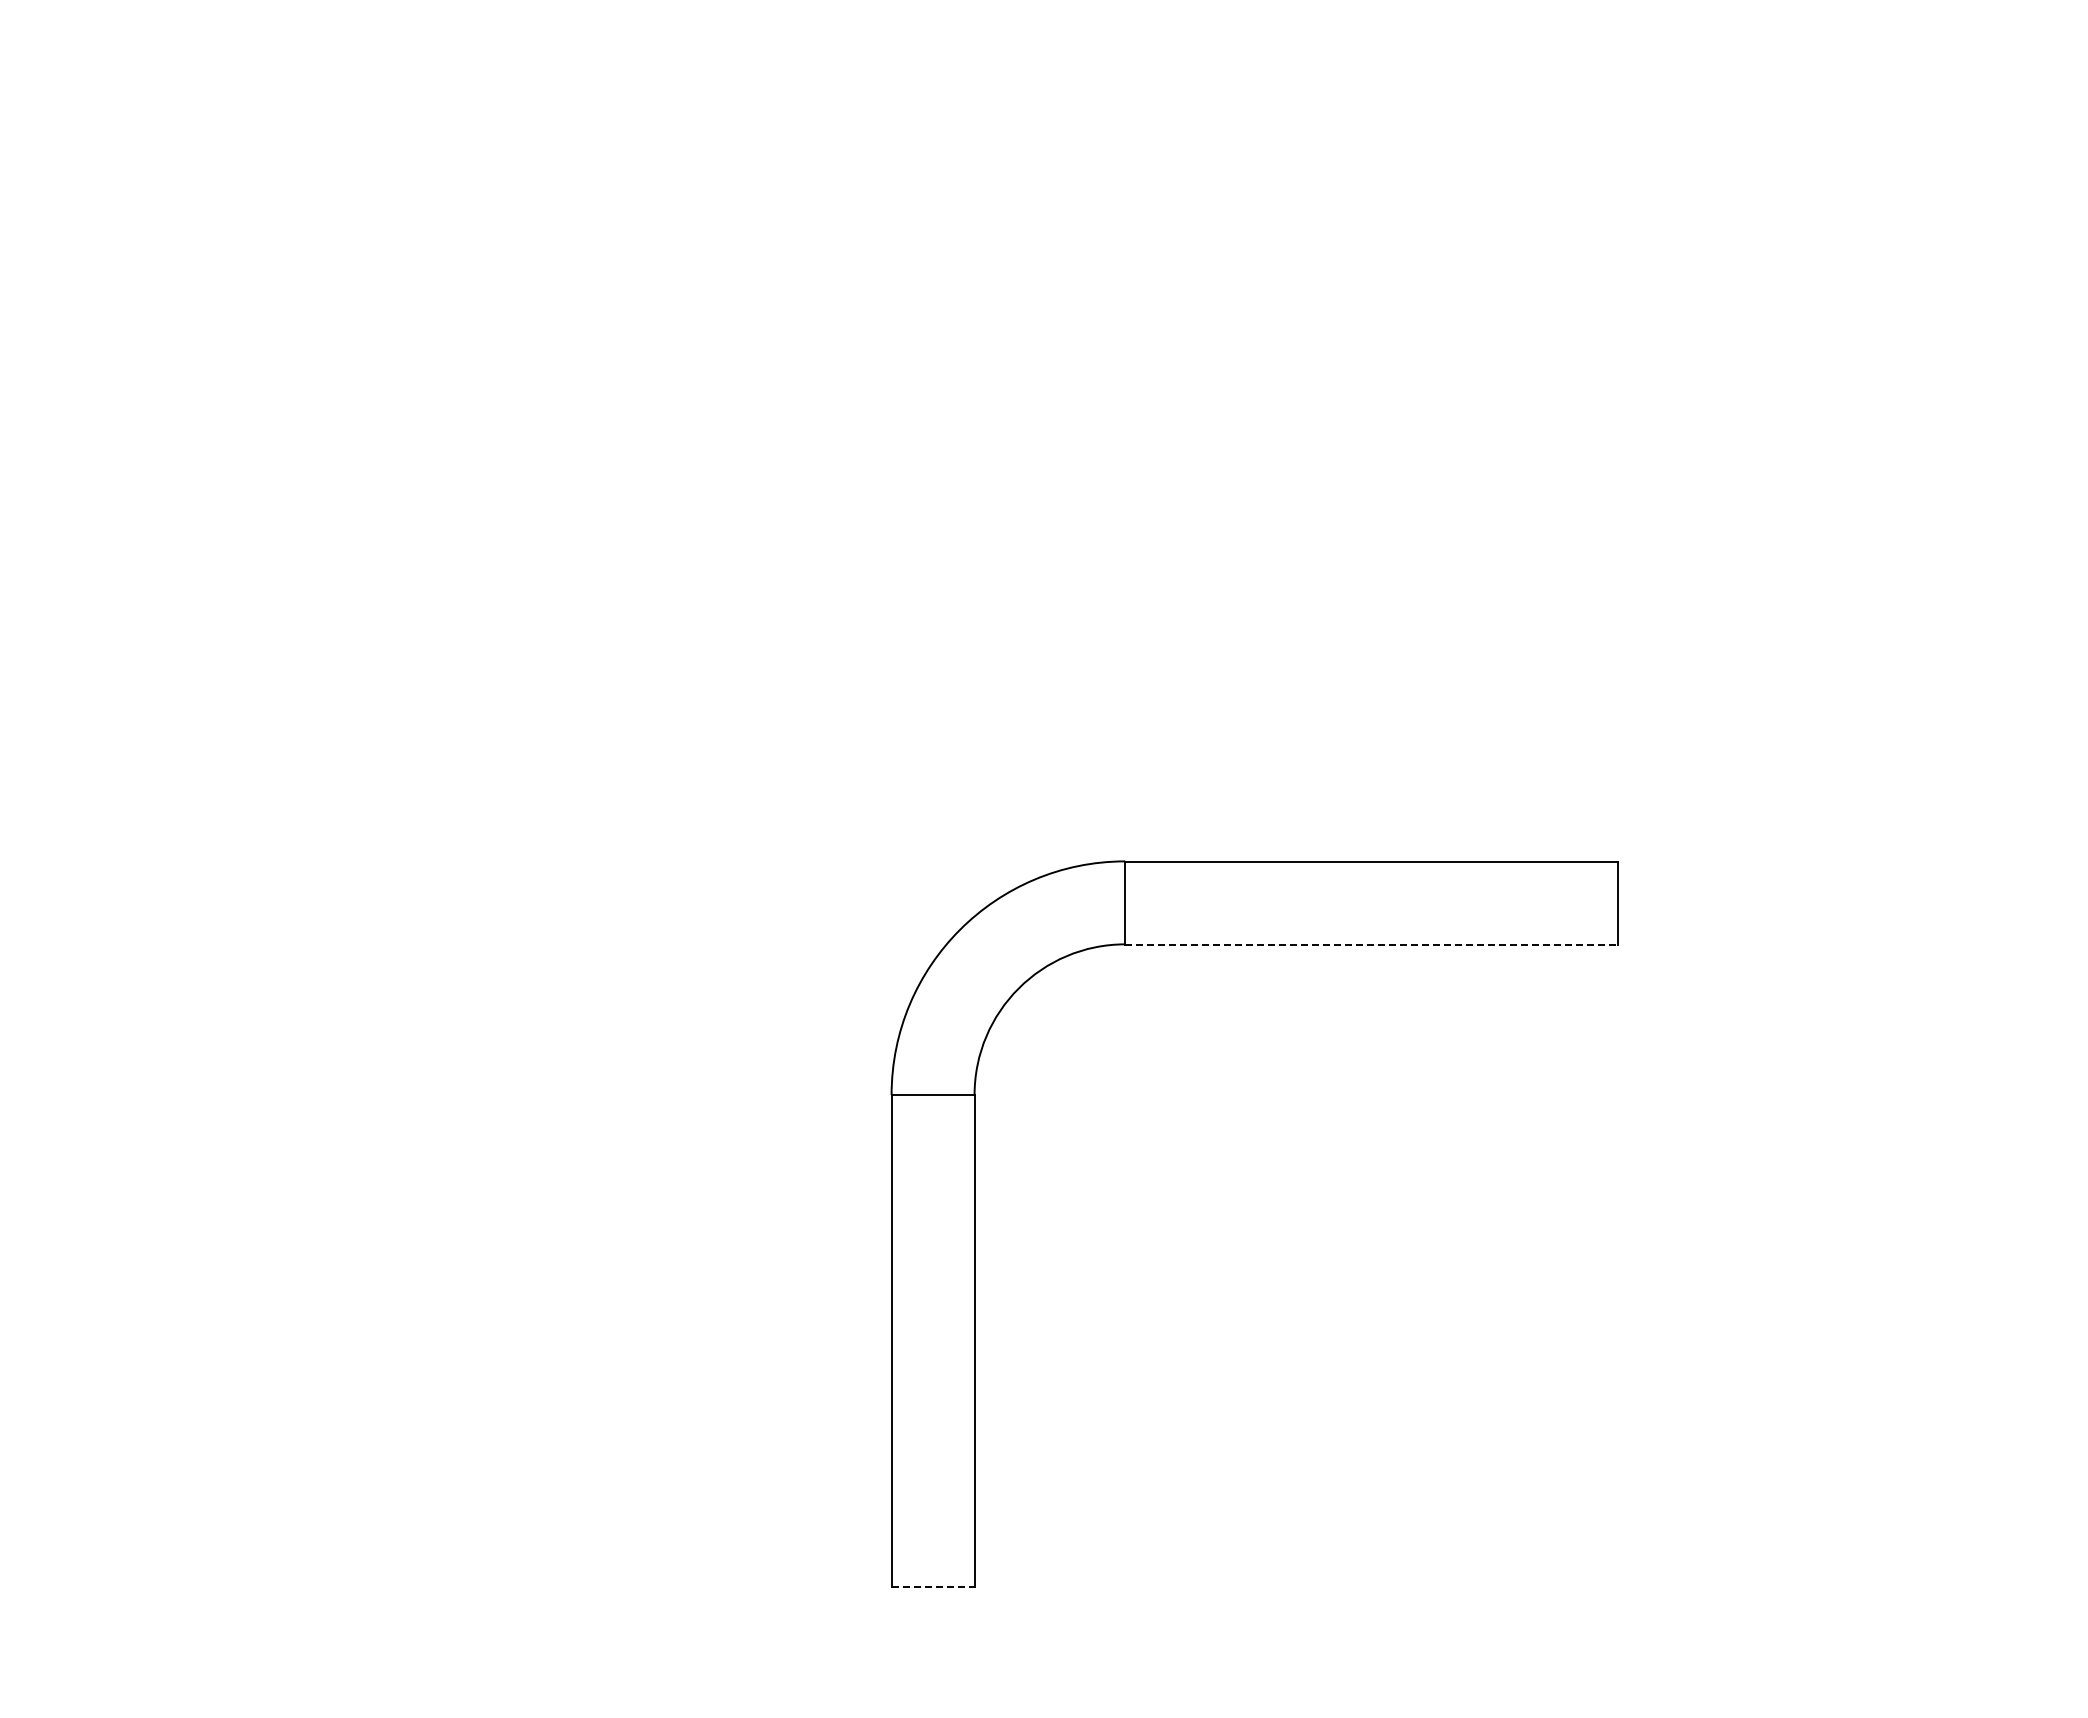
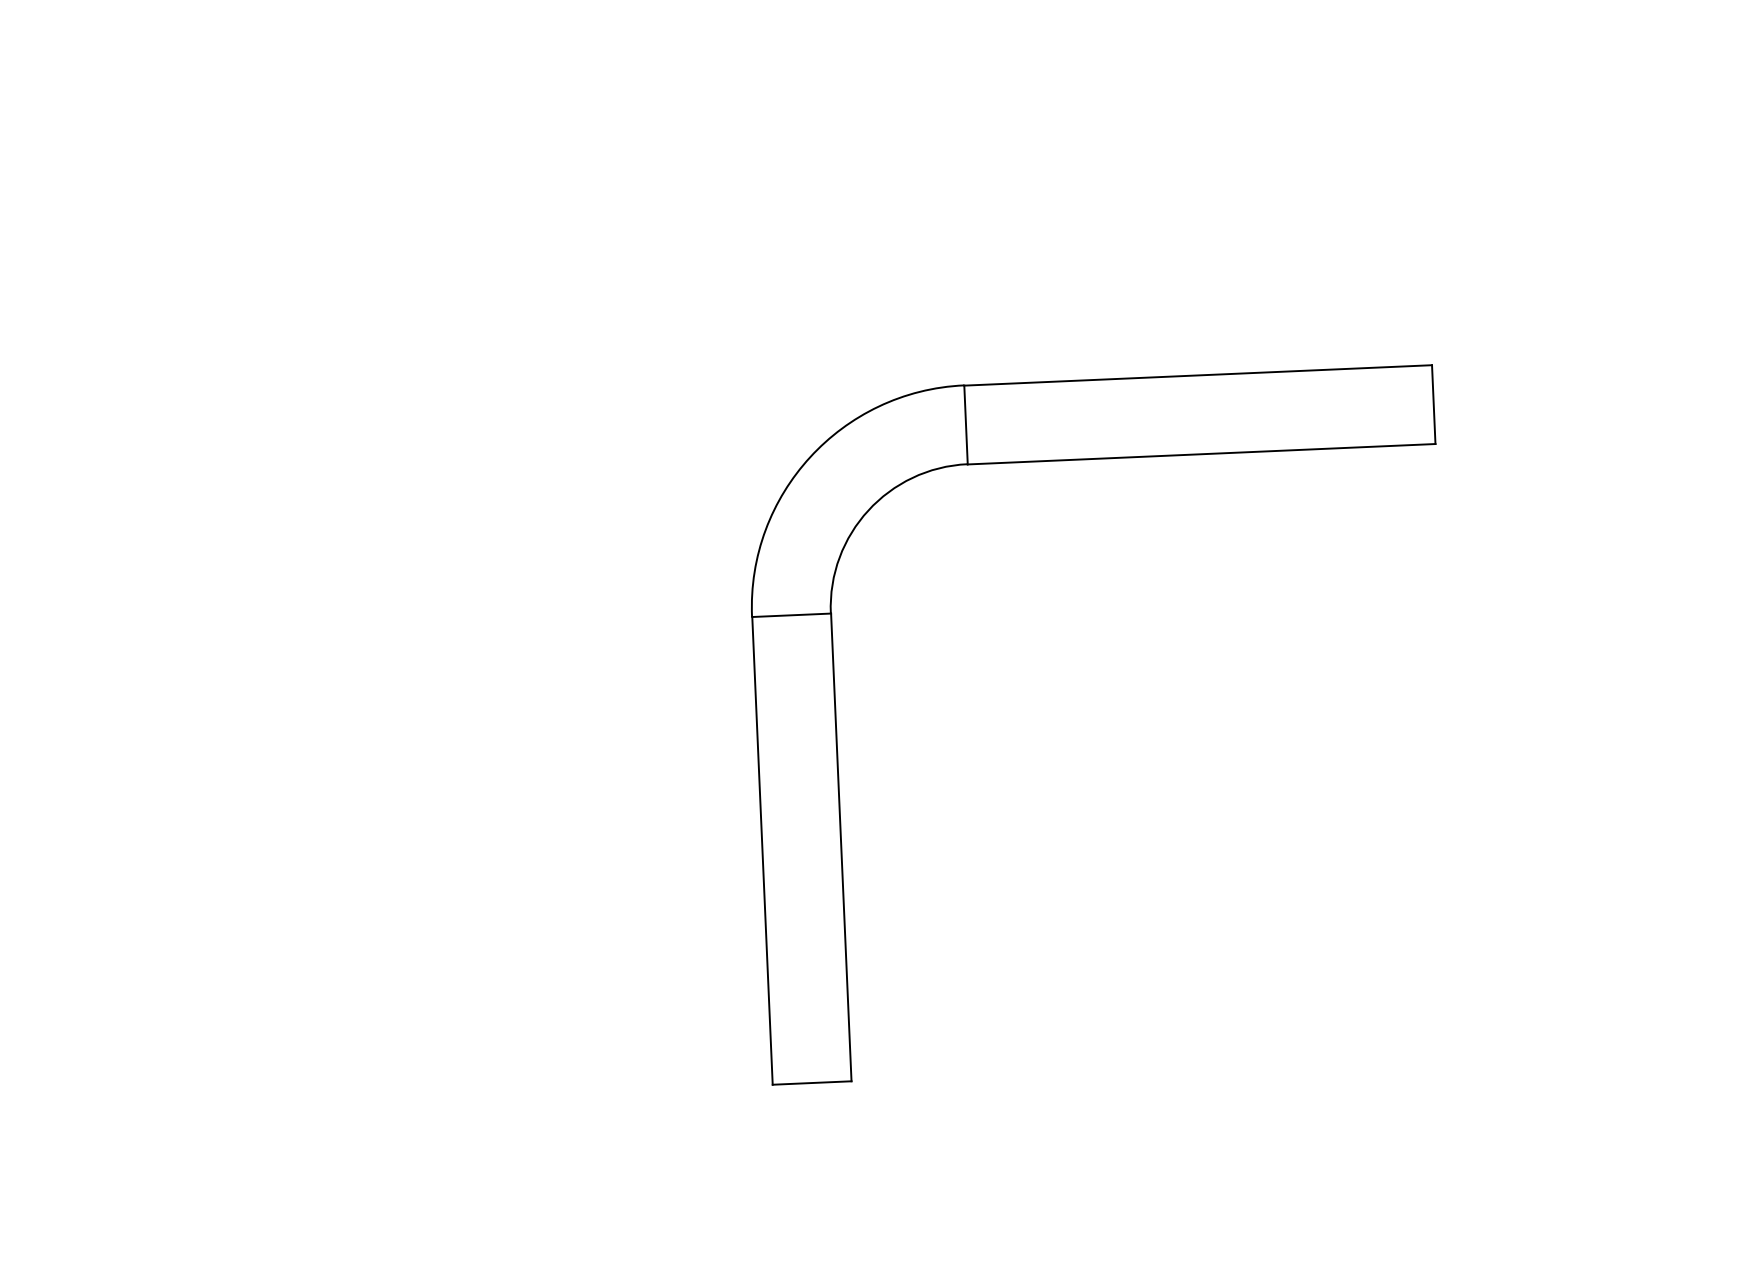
line: (1371, 944) -> (1201, 454), dashed -> solid
line: (933, 1587) -> (812, 1083), dashed -> solid

